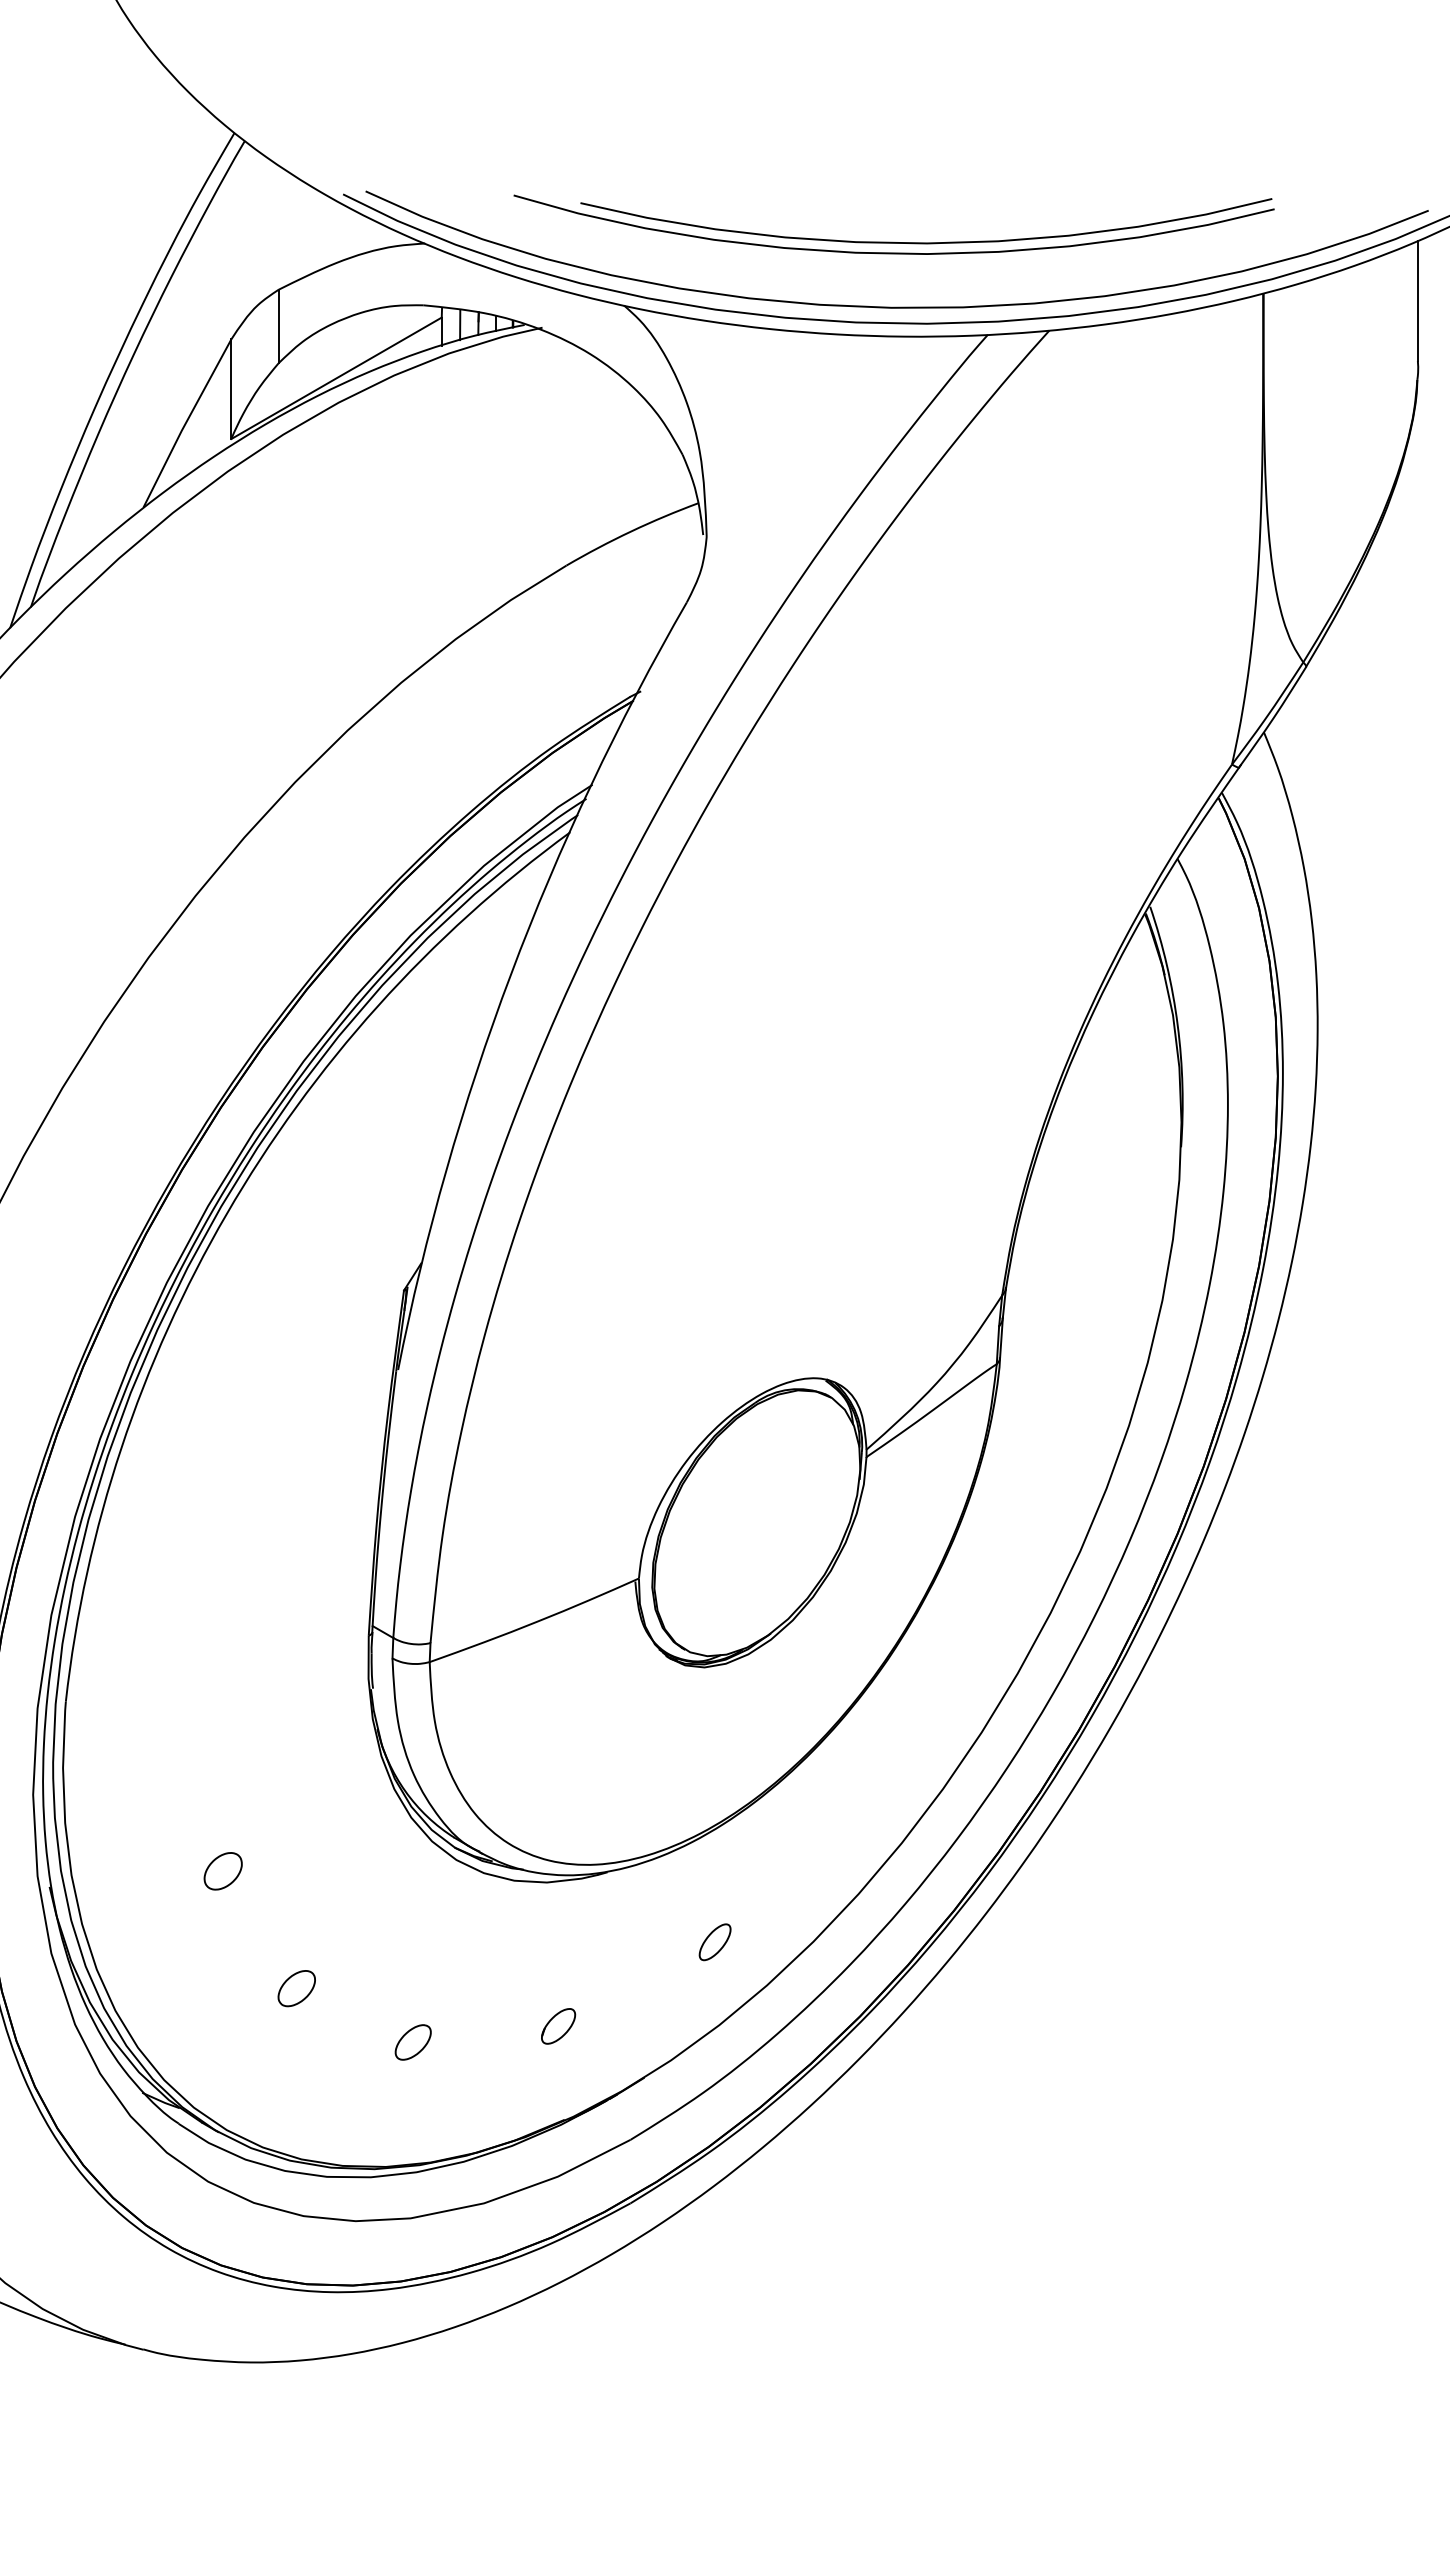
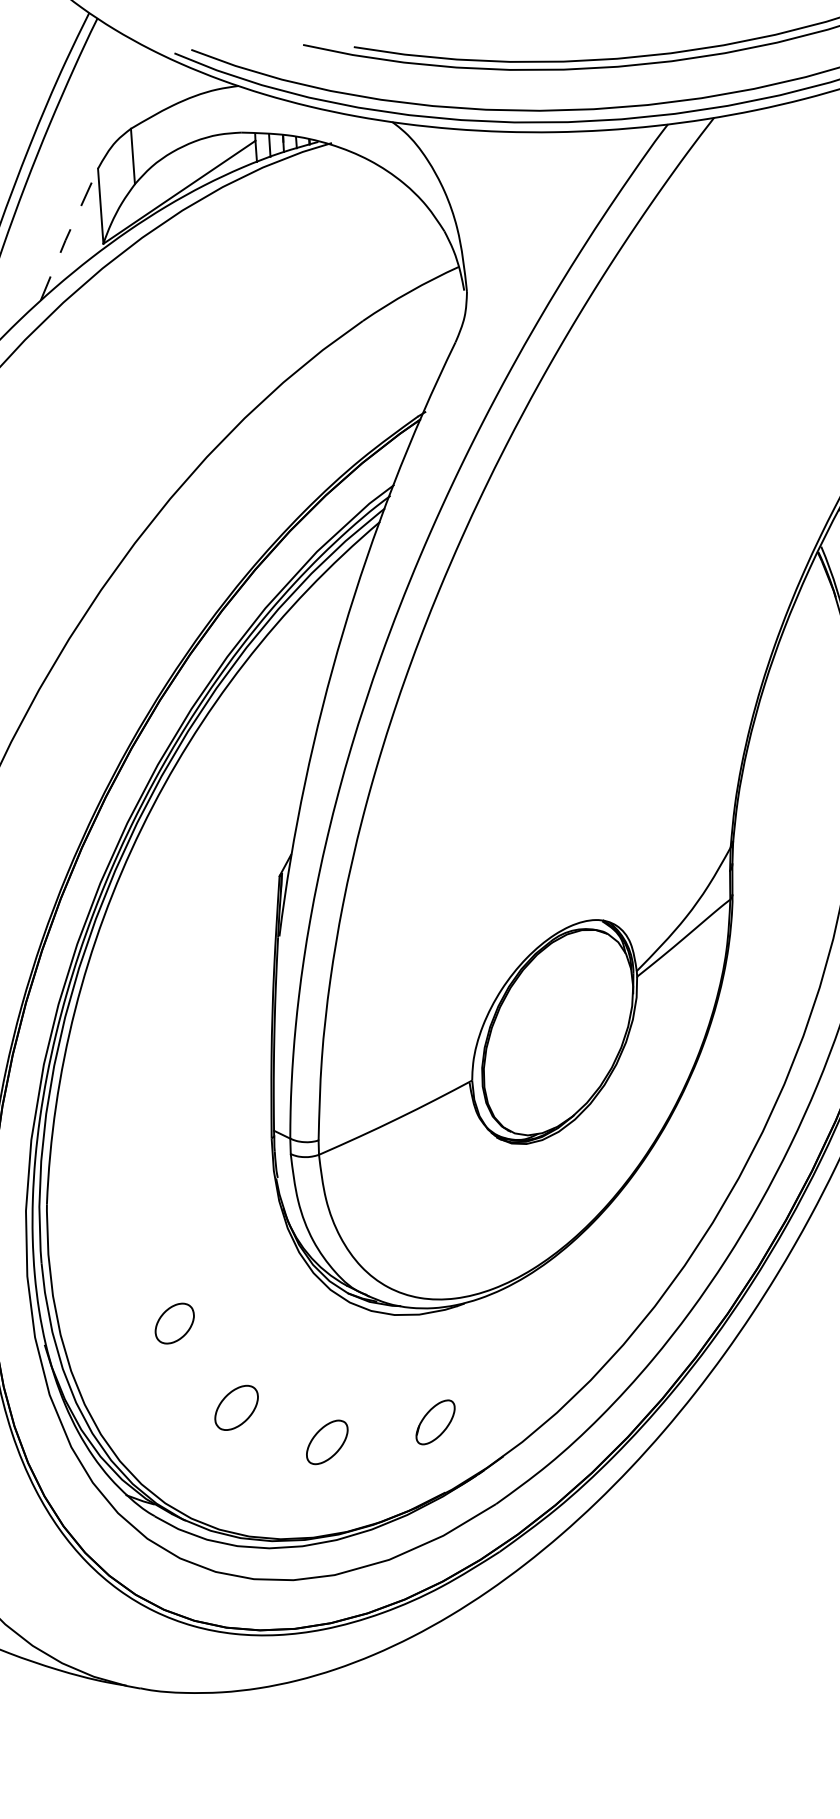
line: (186, 422) -> (68, 233), solid -> dashed
part: (222, 1871) -> (174, 1323), size x1.4
part: (714, 1942) -> (548, 1350), removed
part: (296, 1988) -> (236, 1408), size x1.6
part: (558, 2026) -> (435, 1422), size x1.6
part: (412, 2042) -> (326, 1442), size x1.6

